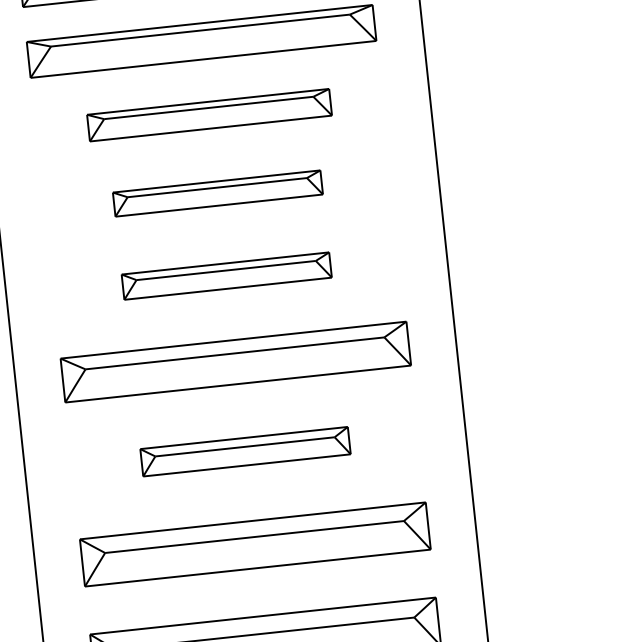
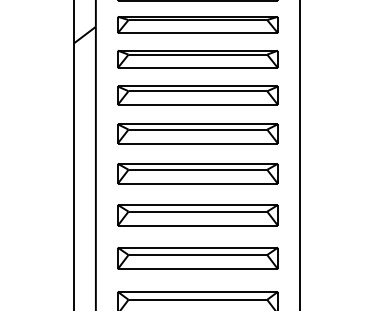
part: (208, 113) -> (197, 58), size x1.43
part: (216, 193) -> (197, 95), size x1.67
part: (225, 275) -> (197, 133), size x1.67
part: (244, 451) -> (197, 215), size x1.67

